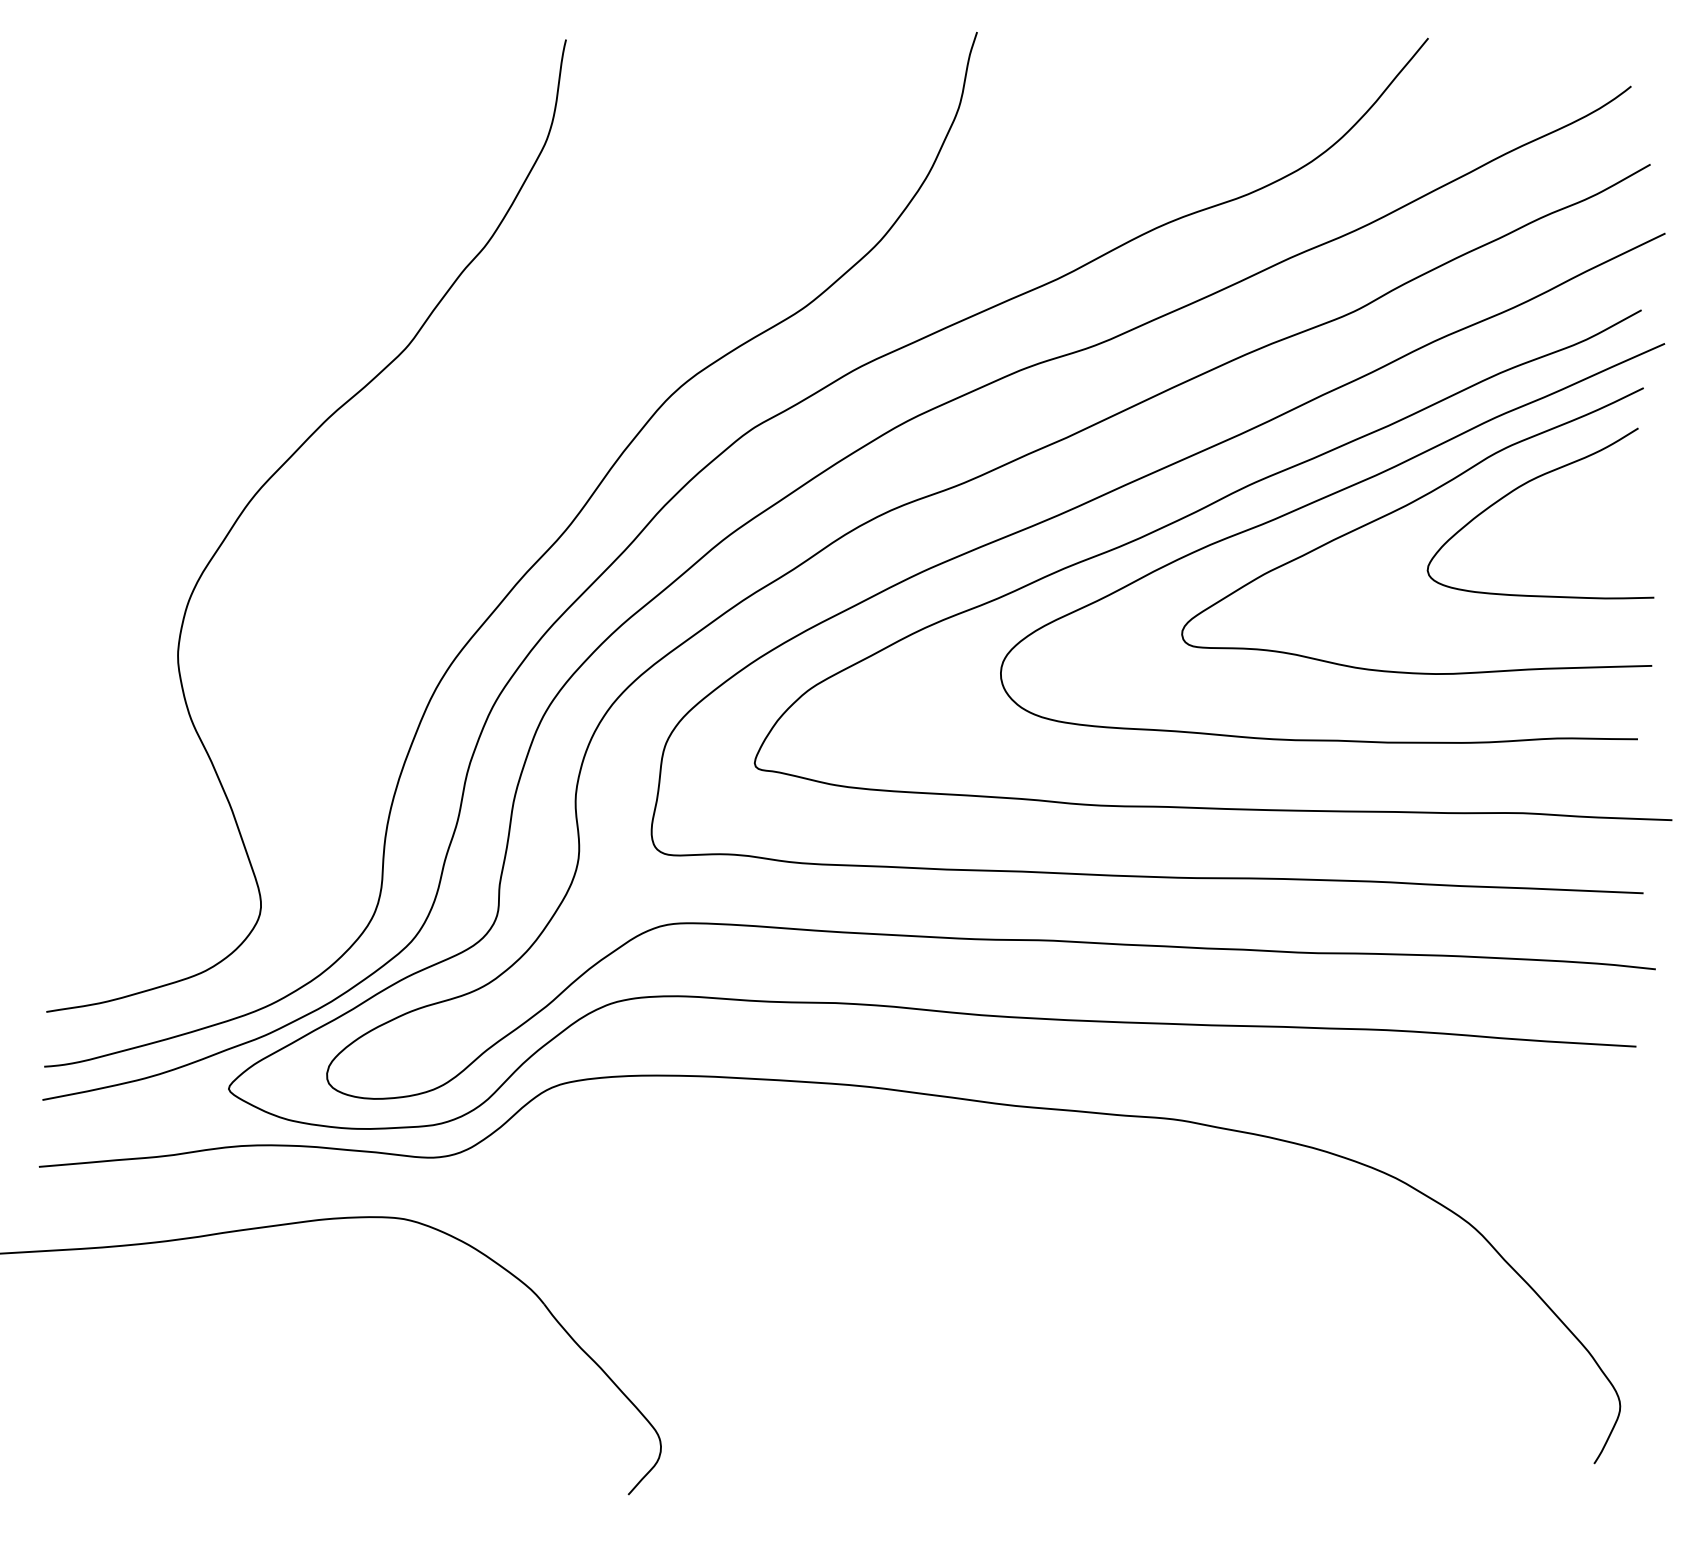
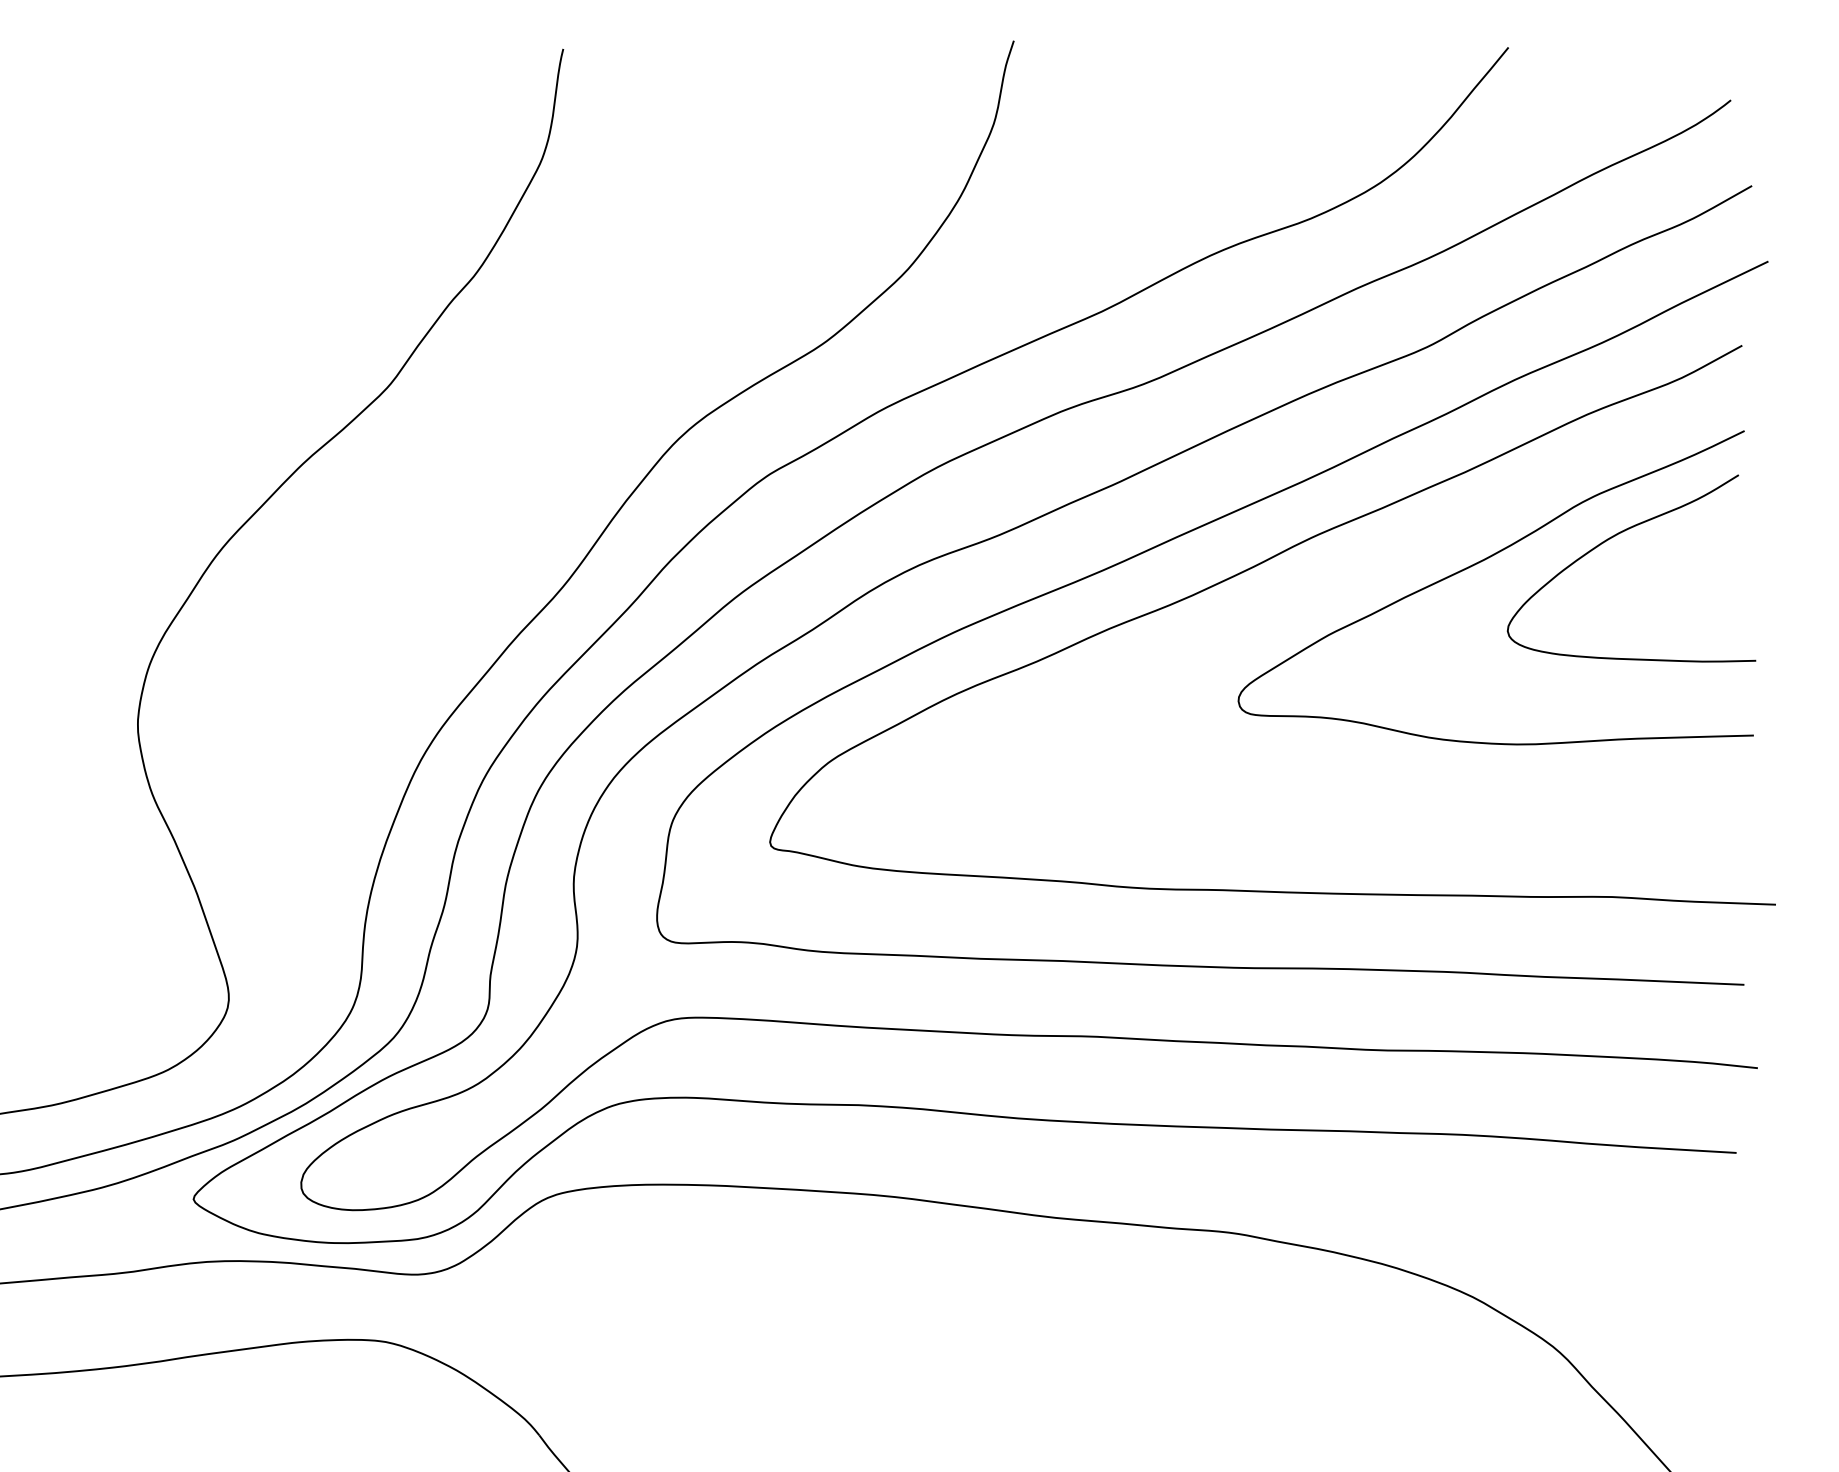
curve: (1318, 501) -> (1388, 555), removed

